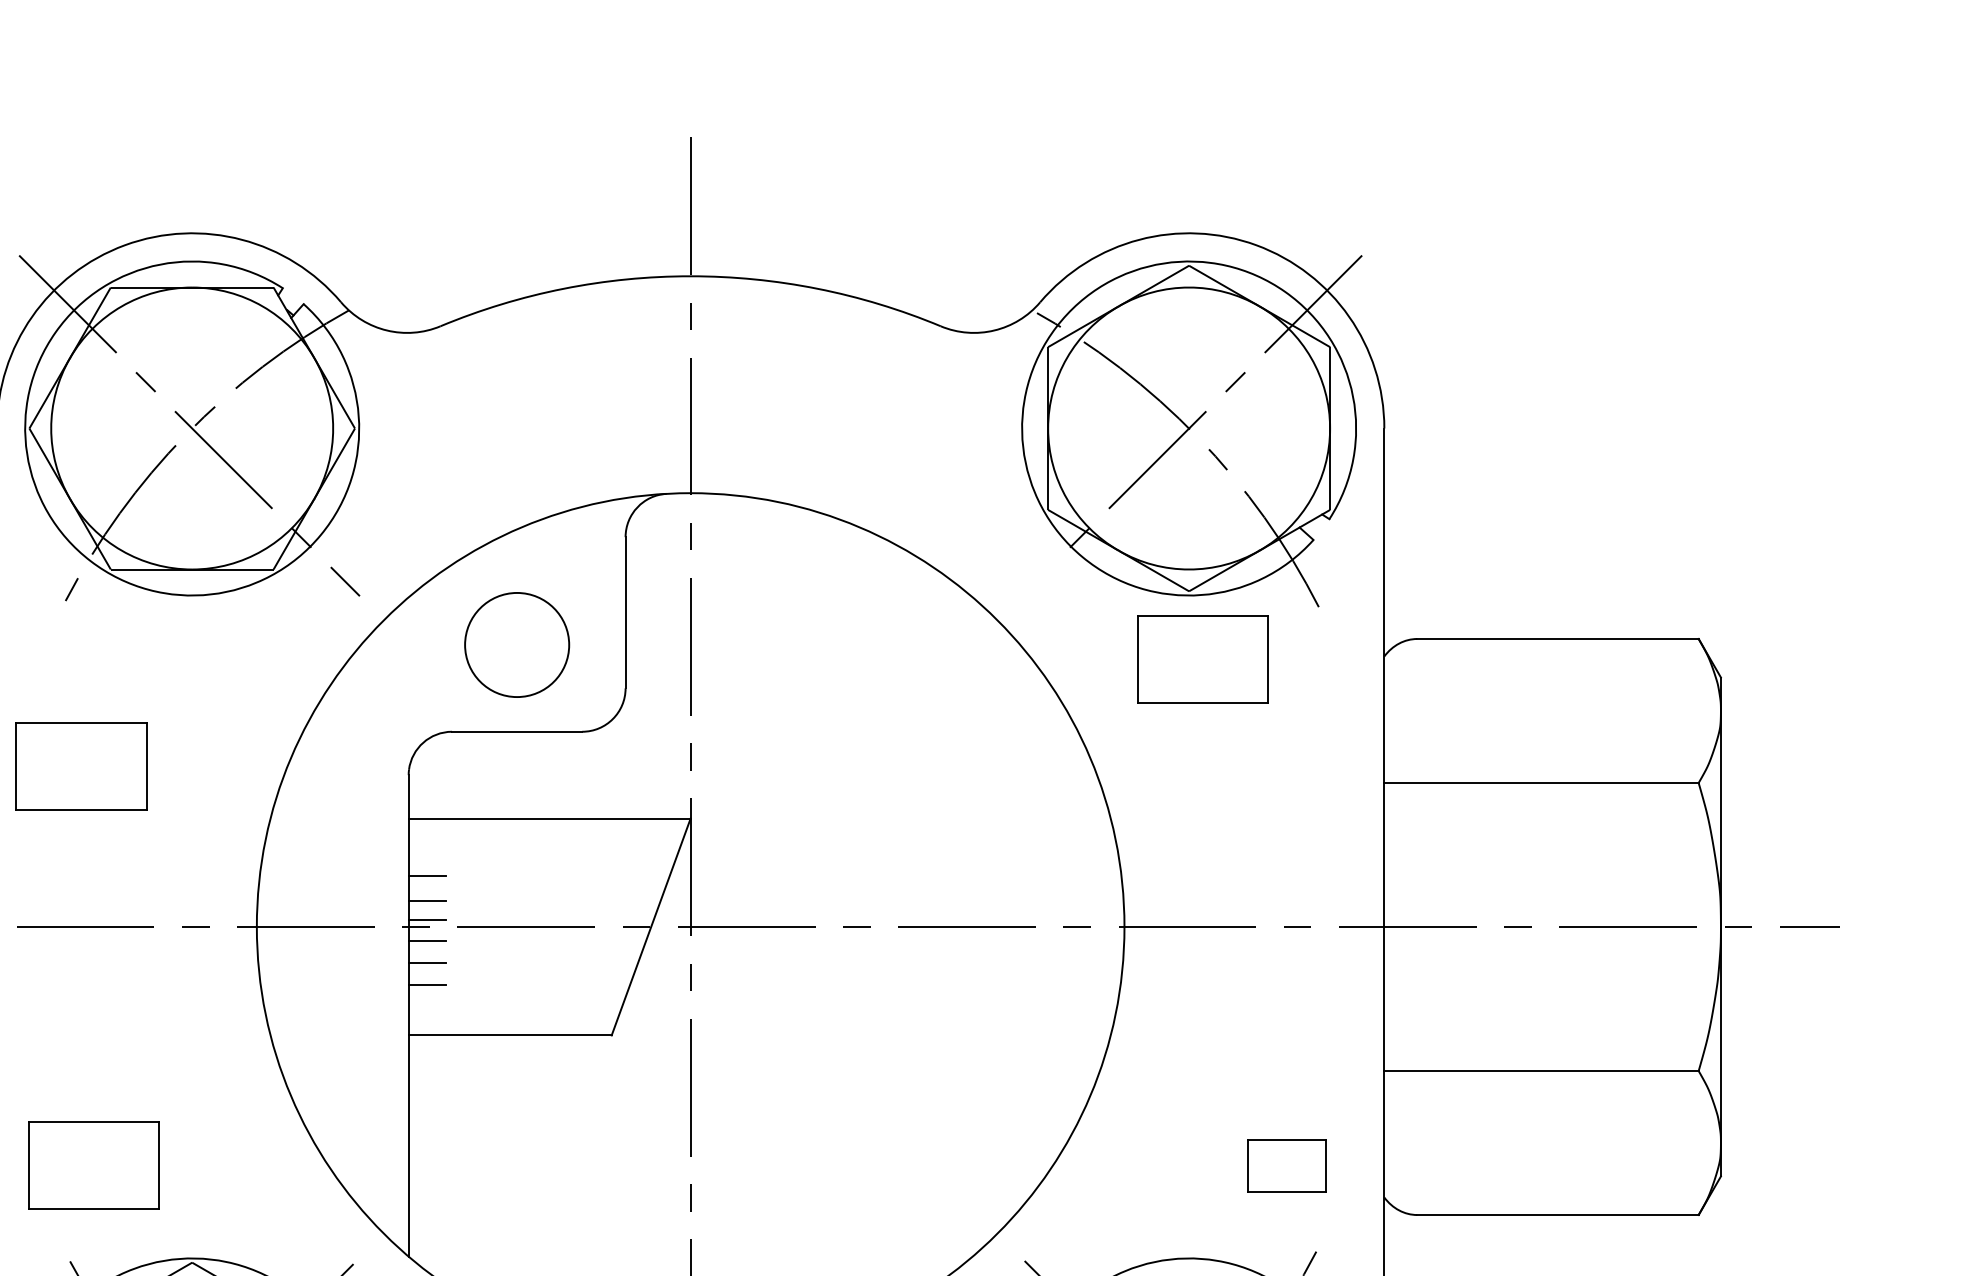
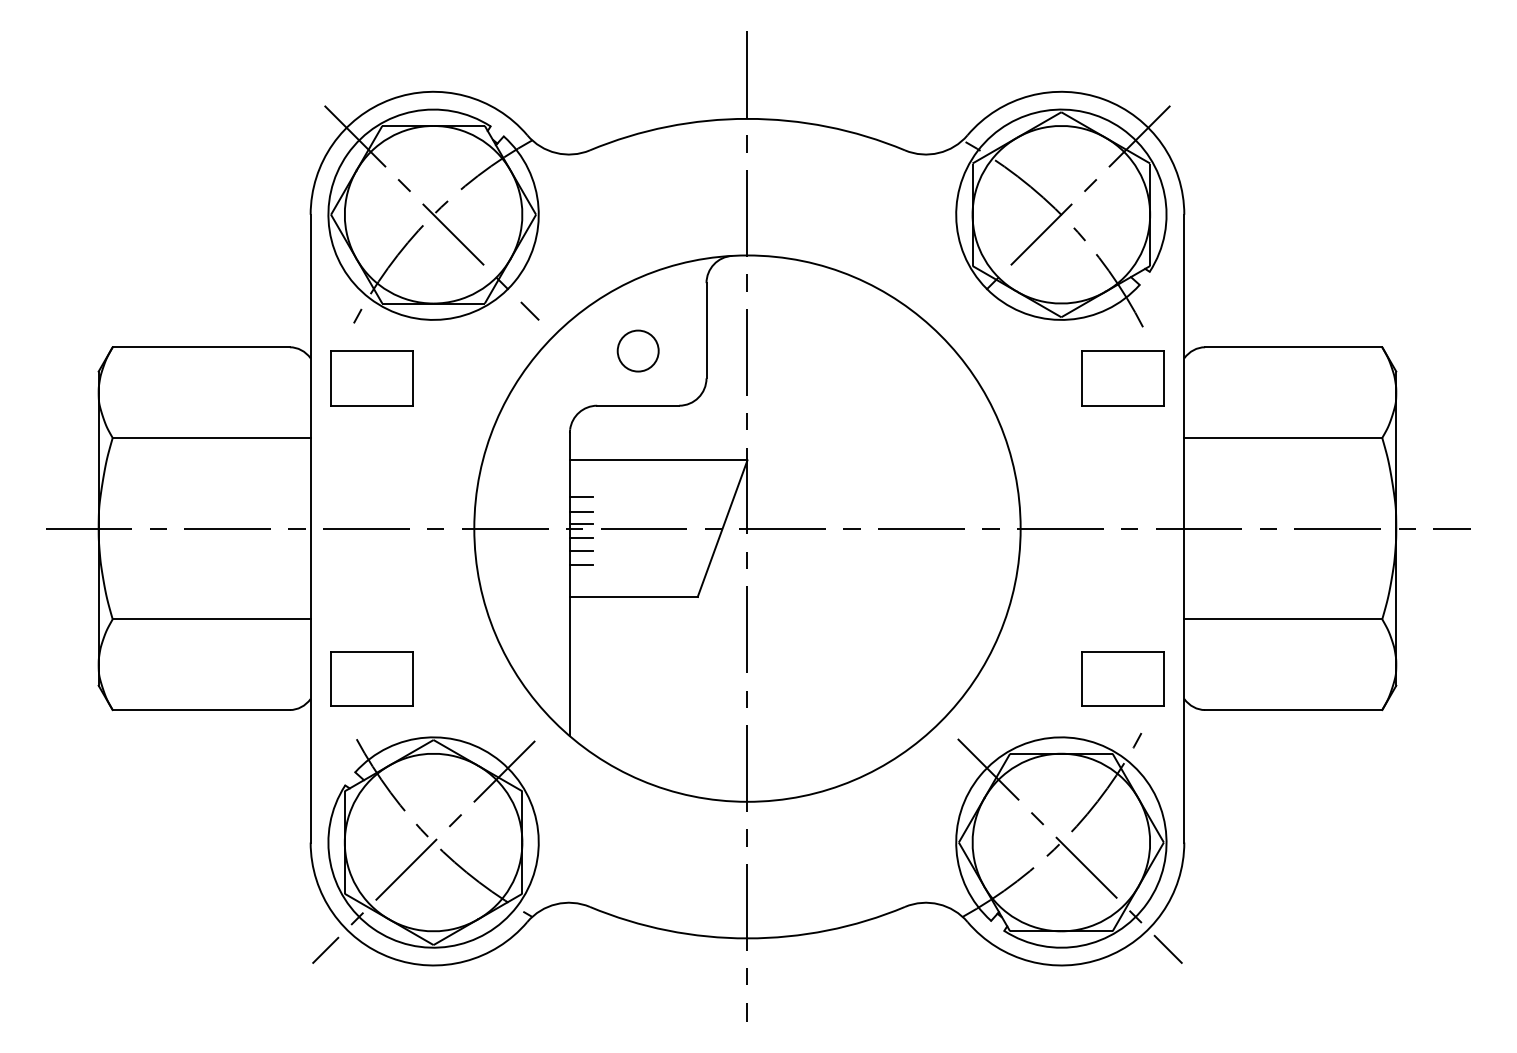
circle: (516, 644) -> (637, 350), size x0.62
part: (1202, 659) -> (1122, 378), moved
part: (80, 766) -> (371, 378), moved
part: (1286, 1164) -> (1122, 678), size x1.67

